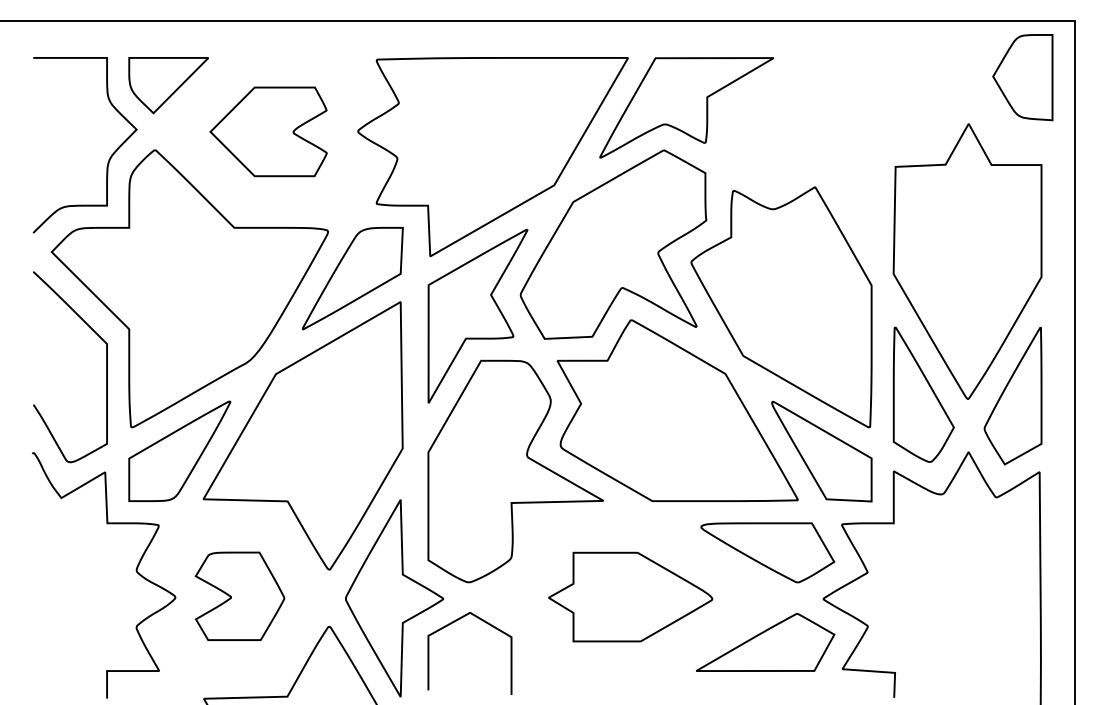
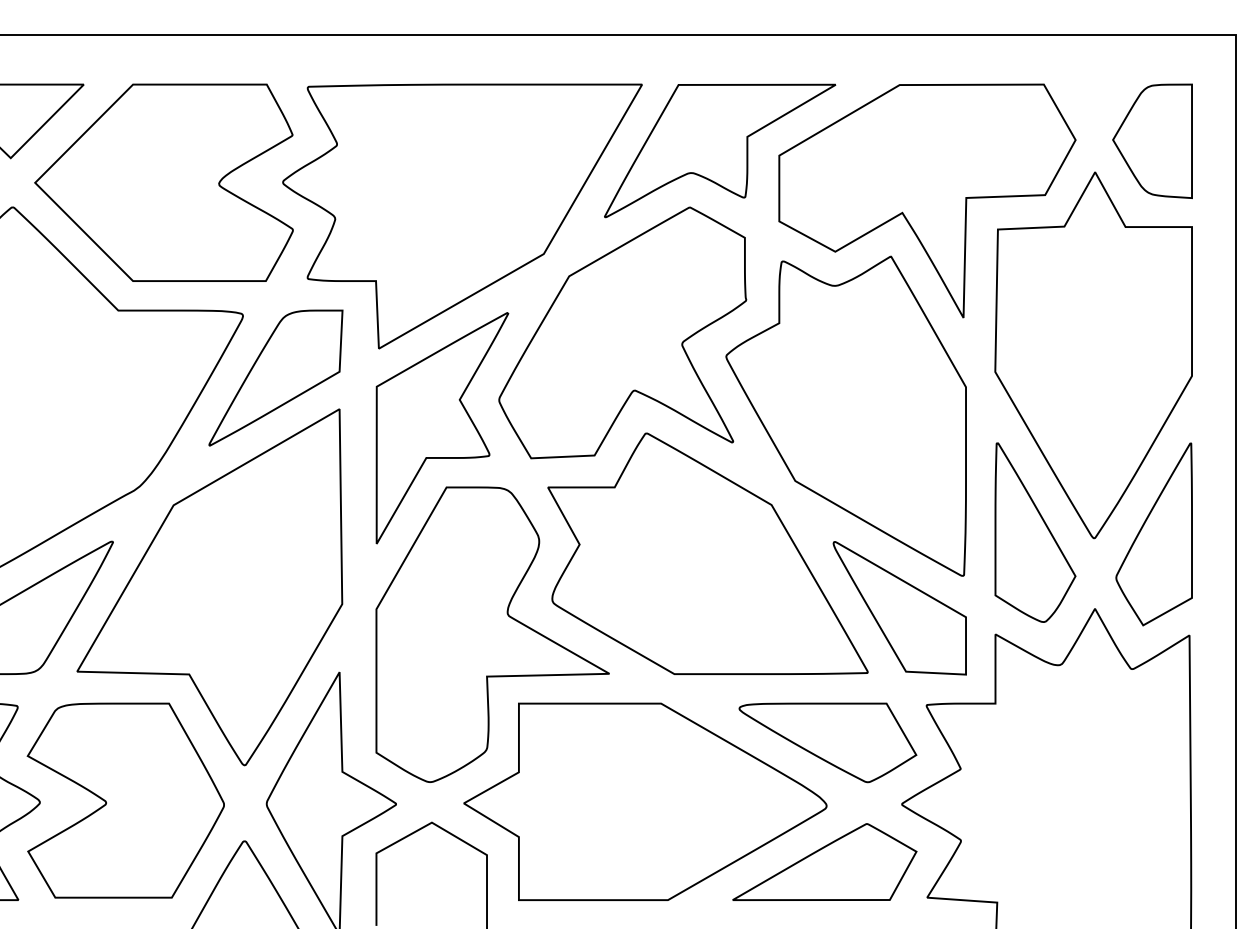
part: (1022, 77) -> (1152, 141), moved
part: (268, 131) -> (163, 182), size x1.67
part: (842, 145) -> (927, 201), added
part: (239, 596) -> (125, 800), size x1.67
part: (630, 596) -> (645, 800), size x1.67

